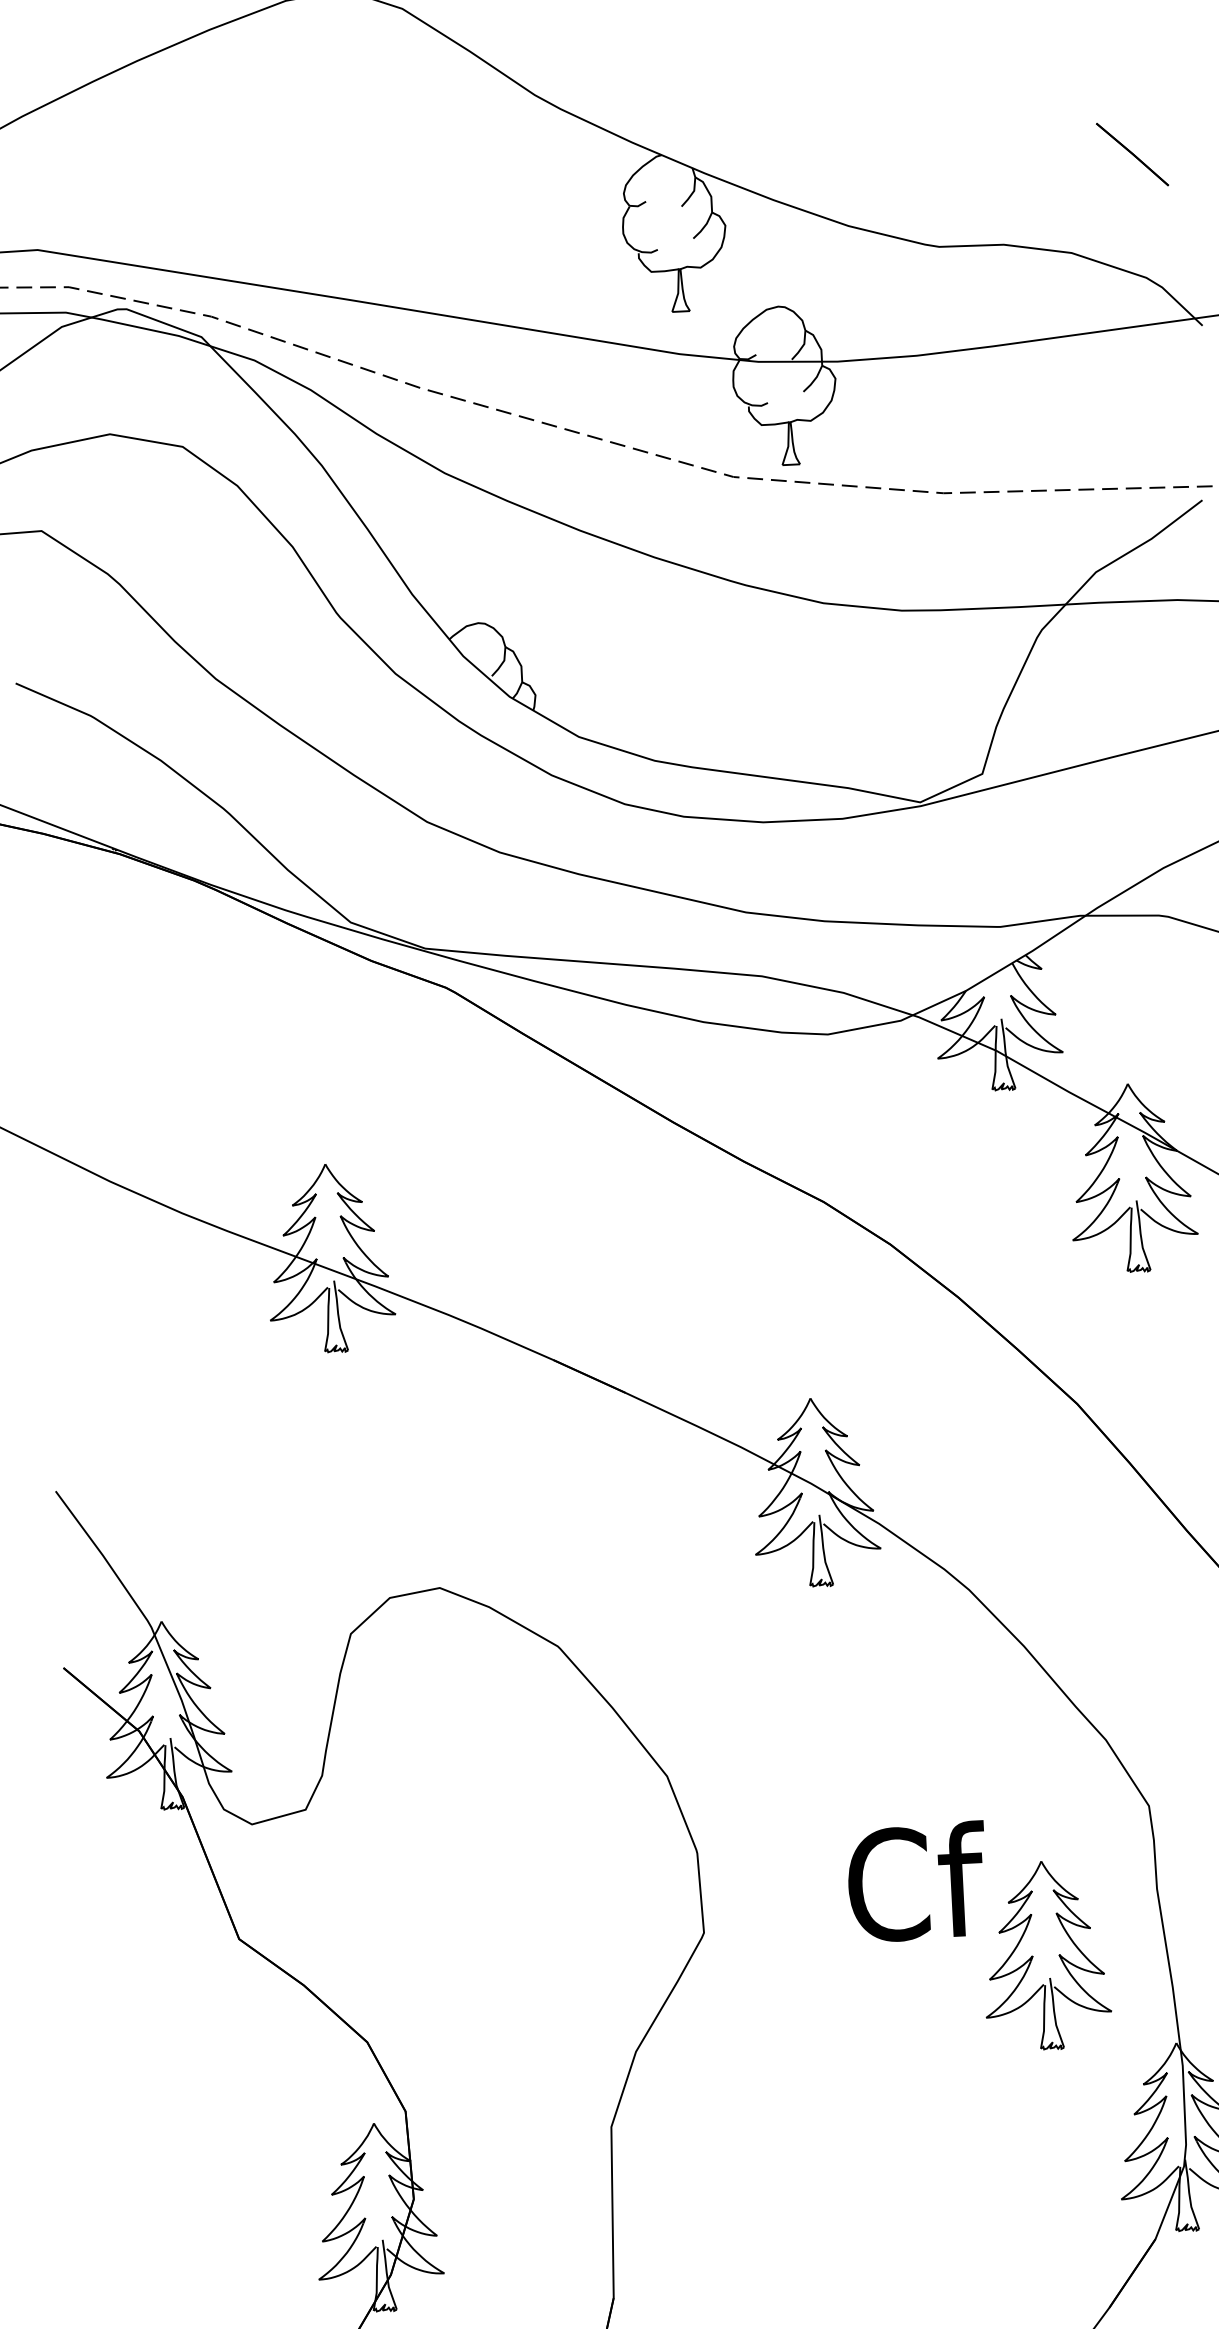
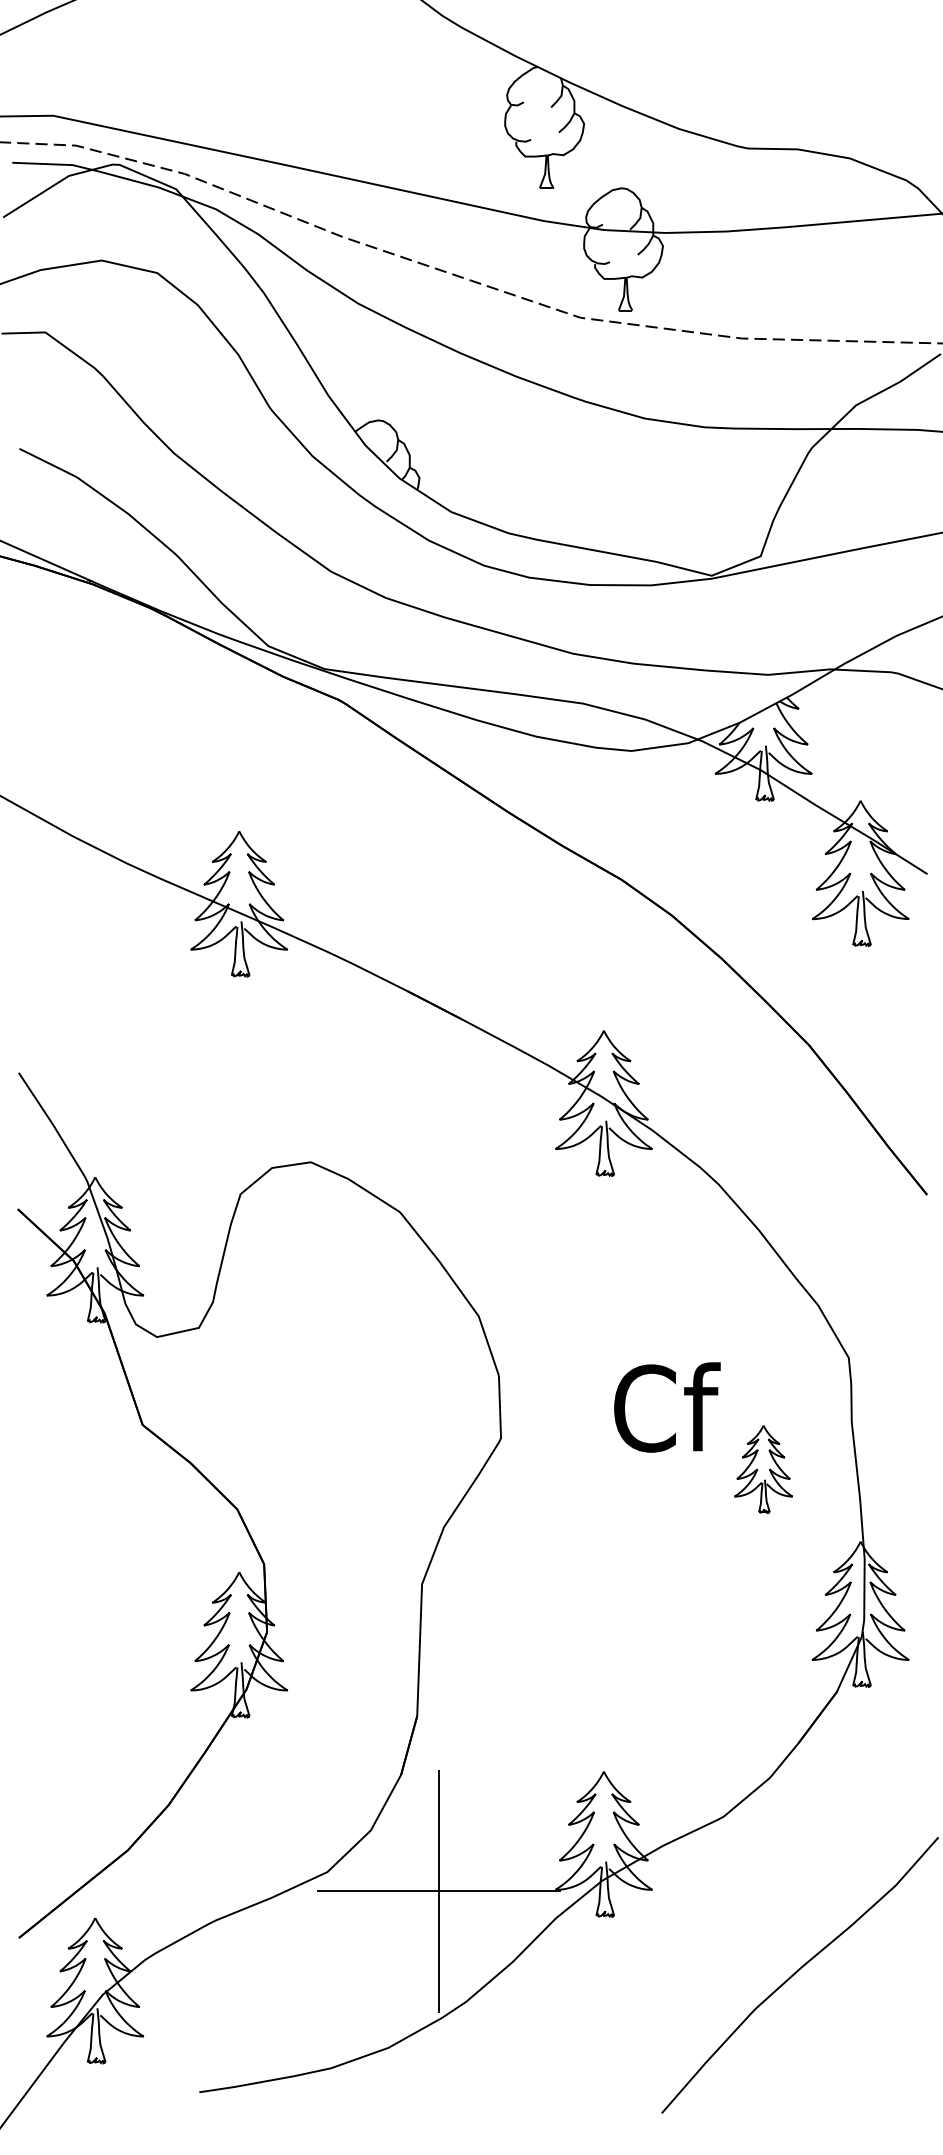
line: (1132, 153) -> (900, 84), removed
part: (1045, 1956) -> (763, 1469), size x0.6

